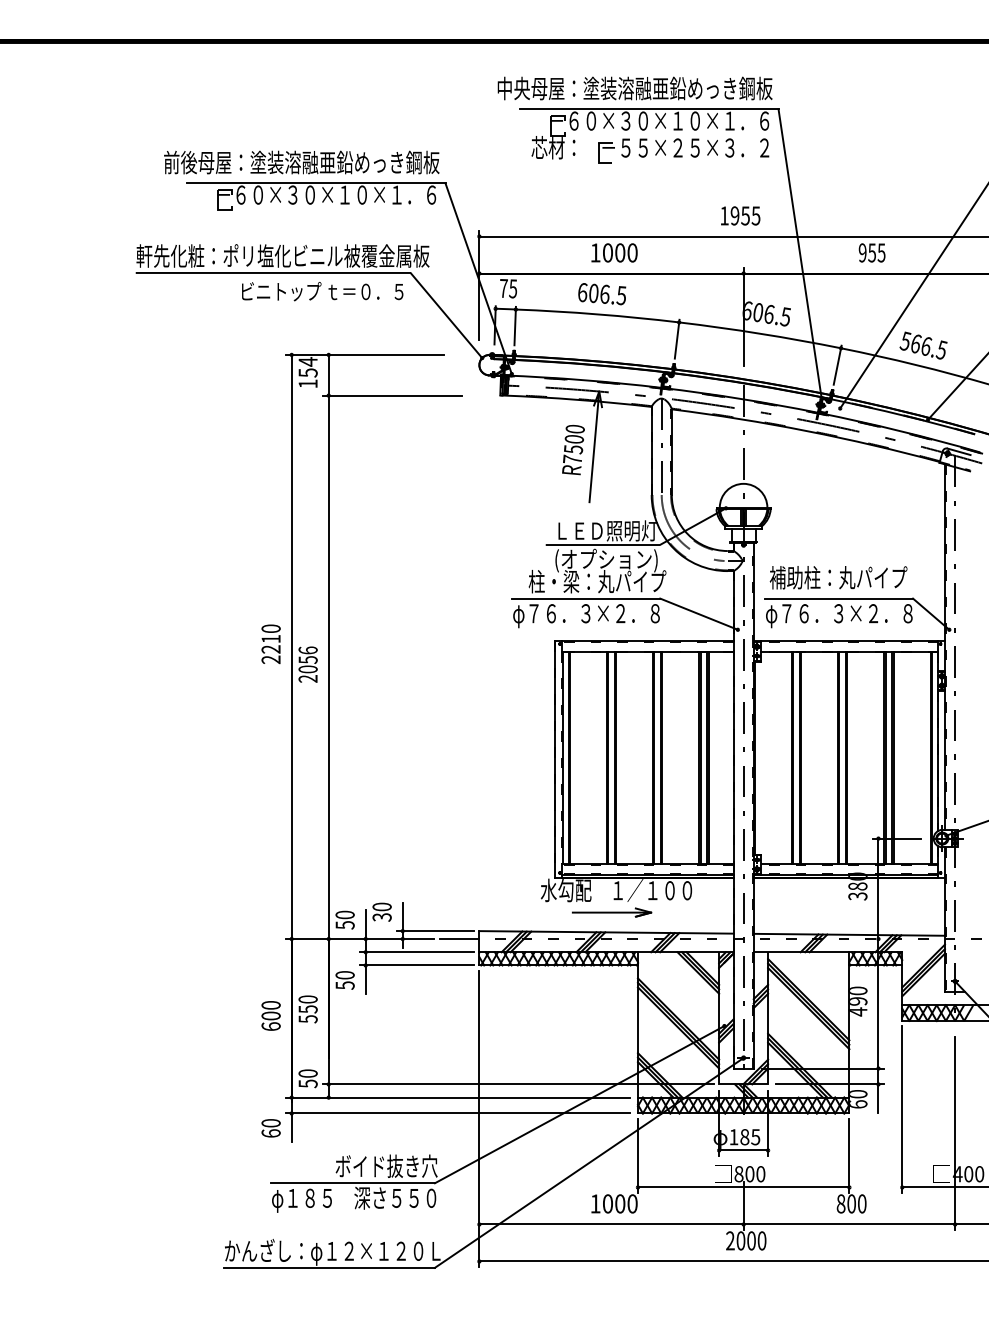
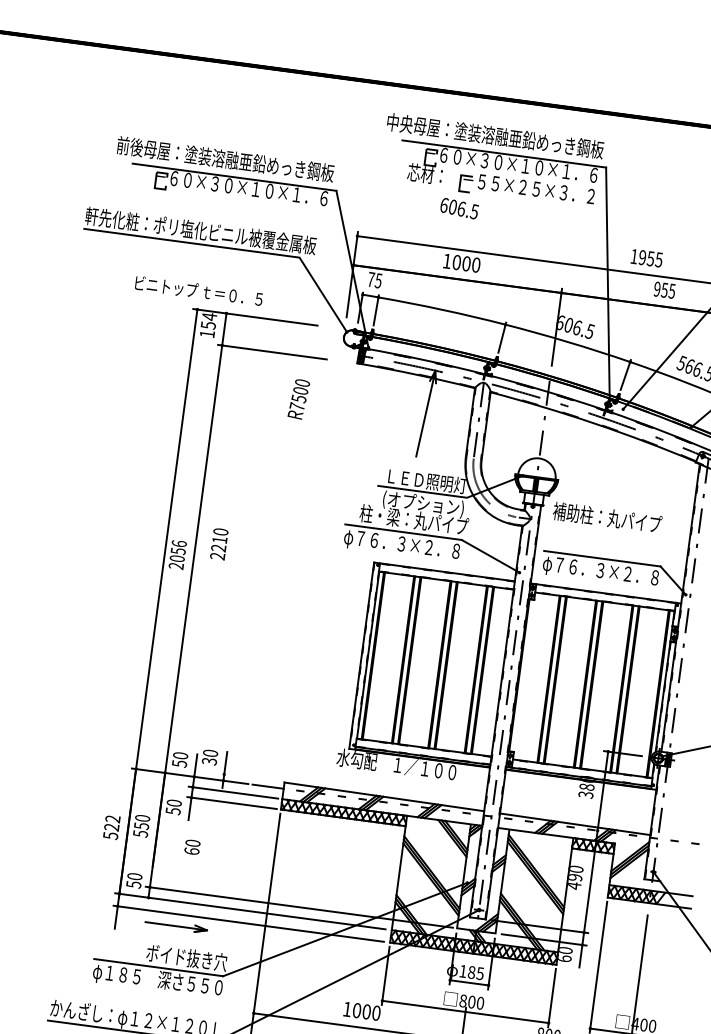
text: (740, 215) -> (646, 257), moved
text: (322, 291) -> (198, 291), moved
text: (602, 294) -> (459, 208), moved
text: (573, 449) -> (299, 398), moved
text: (838, 577) -> (607, 517), moved
text: (270, 644) -> (218, 544), moved
part: (612, 912) -> (176, 926), moved
line: (435, 931) -> (249, 778), removed
text: (270, 1016) -> (111, 827), 600 -> 522
text: (270, 1128) -> (191, 847), moved

